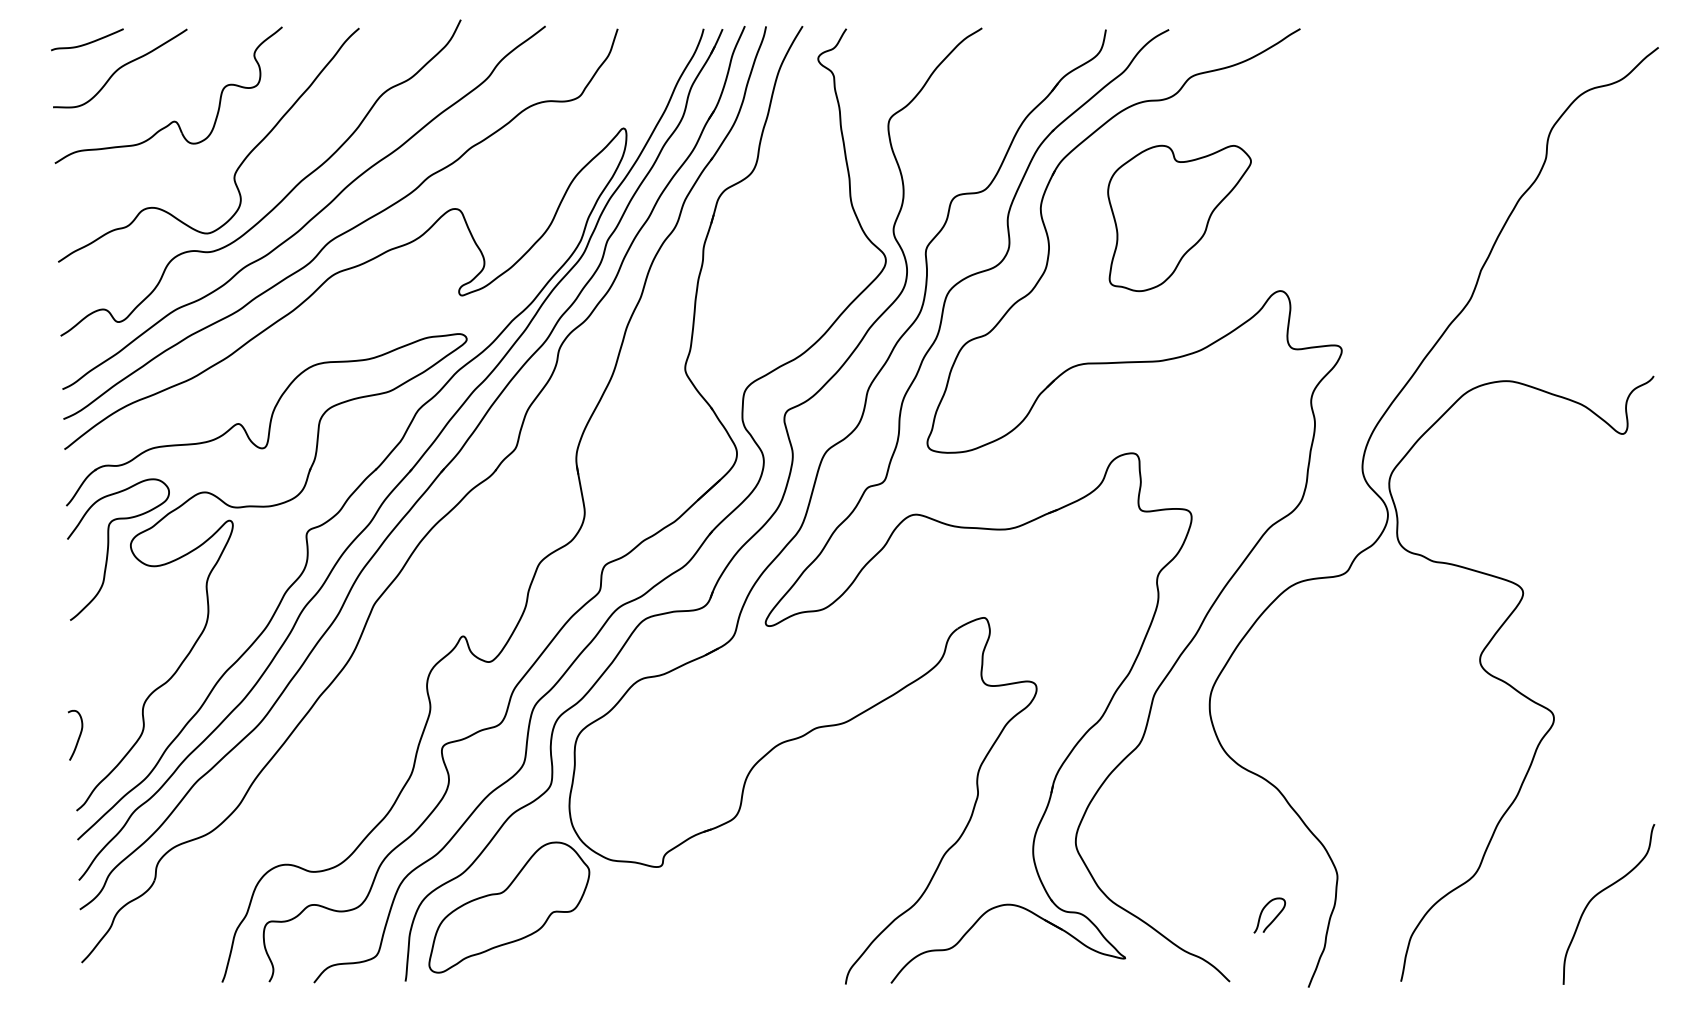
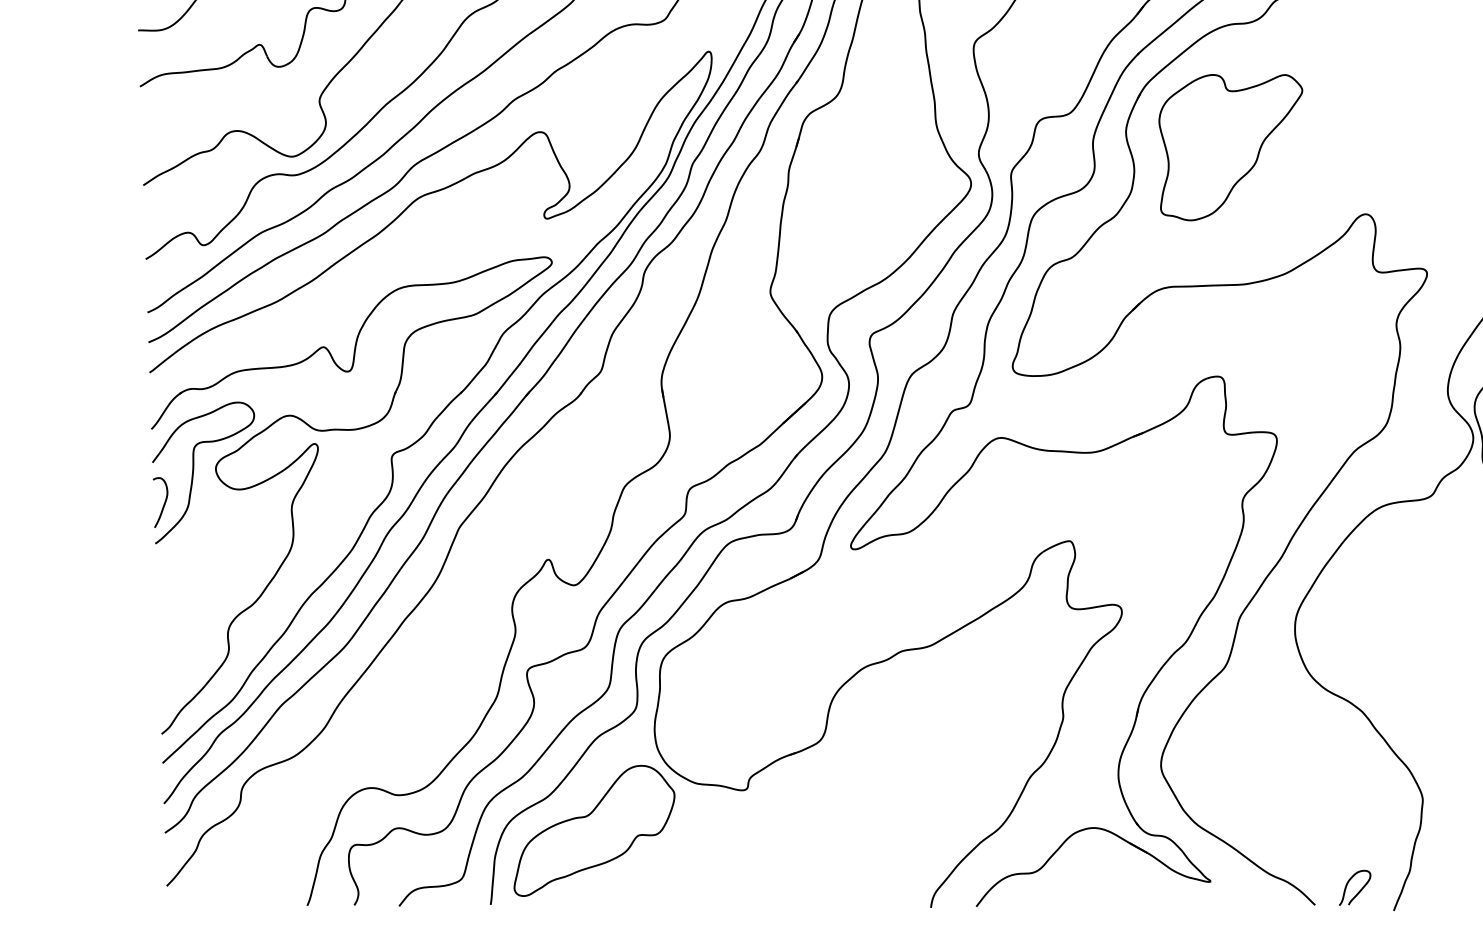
part: (1179, 218) -> (1230, 147), moved
curve: (78, 736) -> (163, 503), moved
curve: (1273, 918) -> (1358, 890), moved

